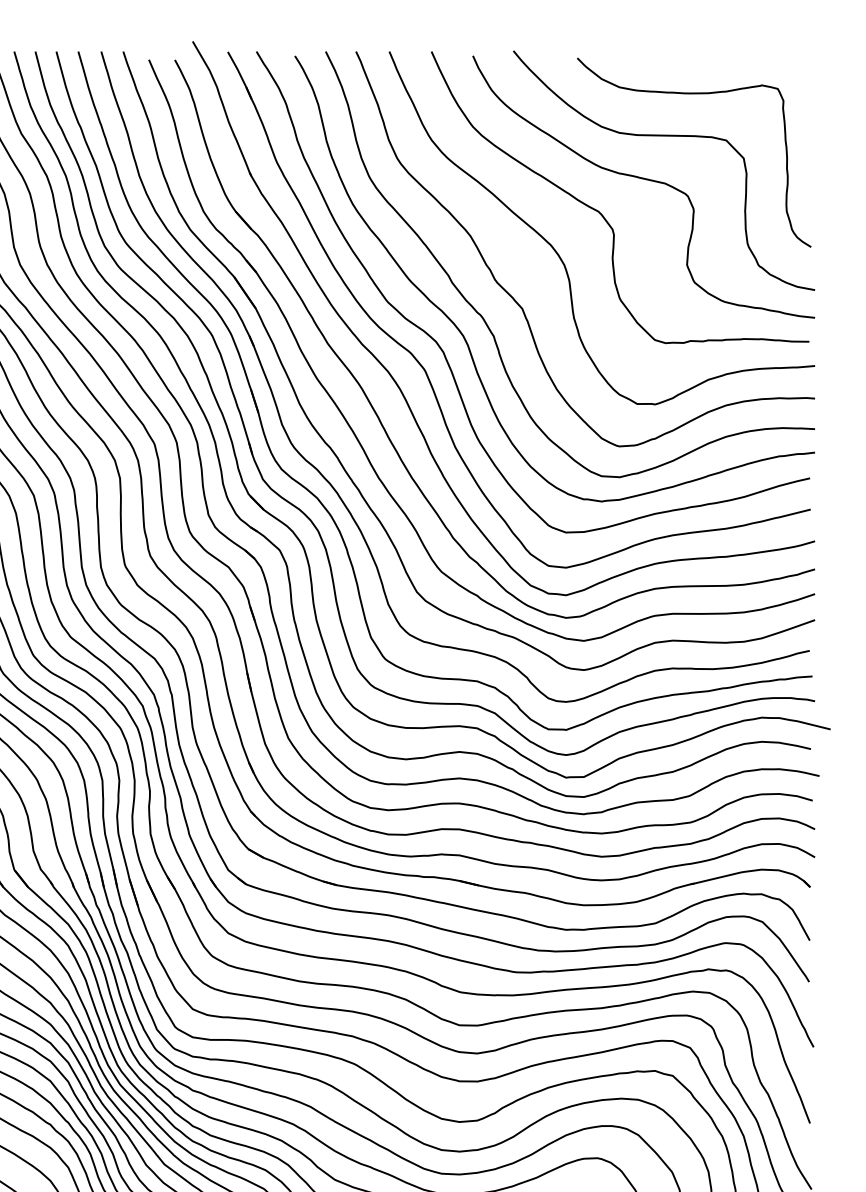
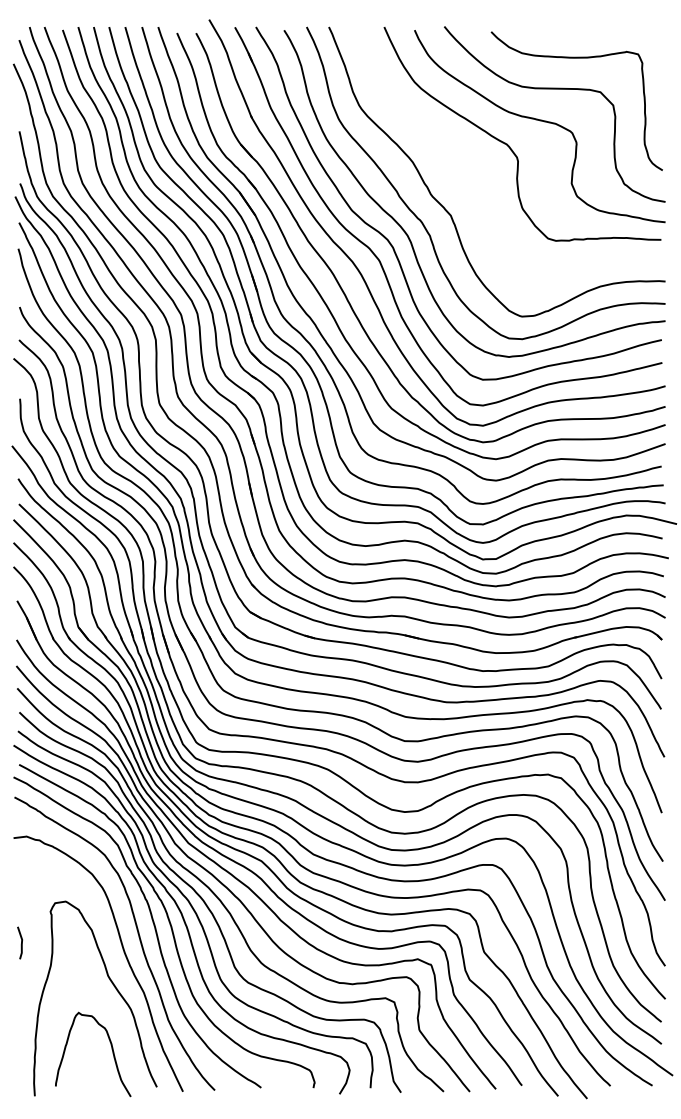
curve: (561, 256) -> (479, 177), removed

